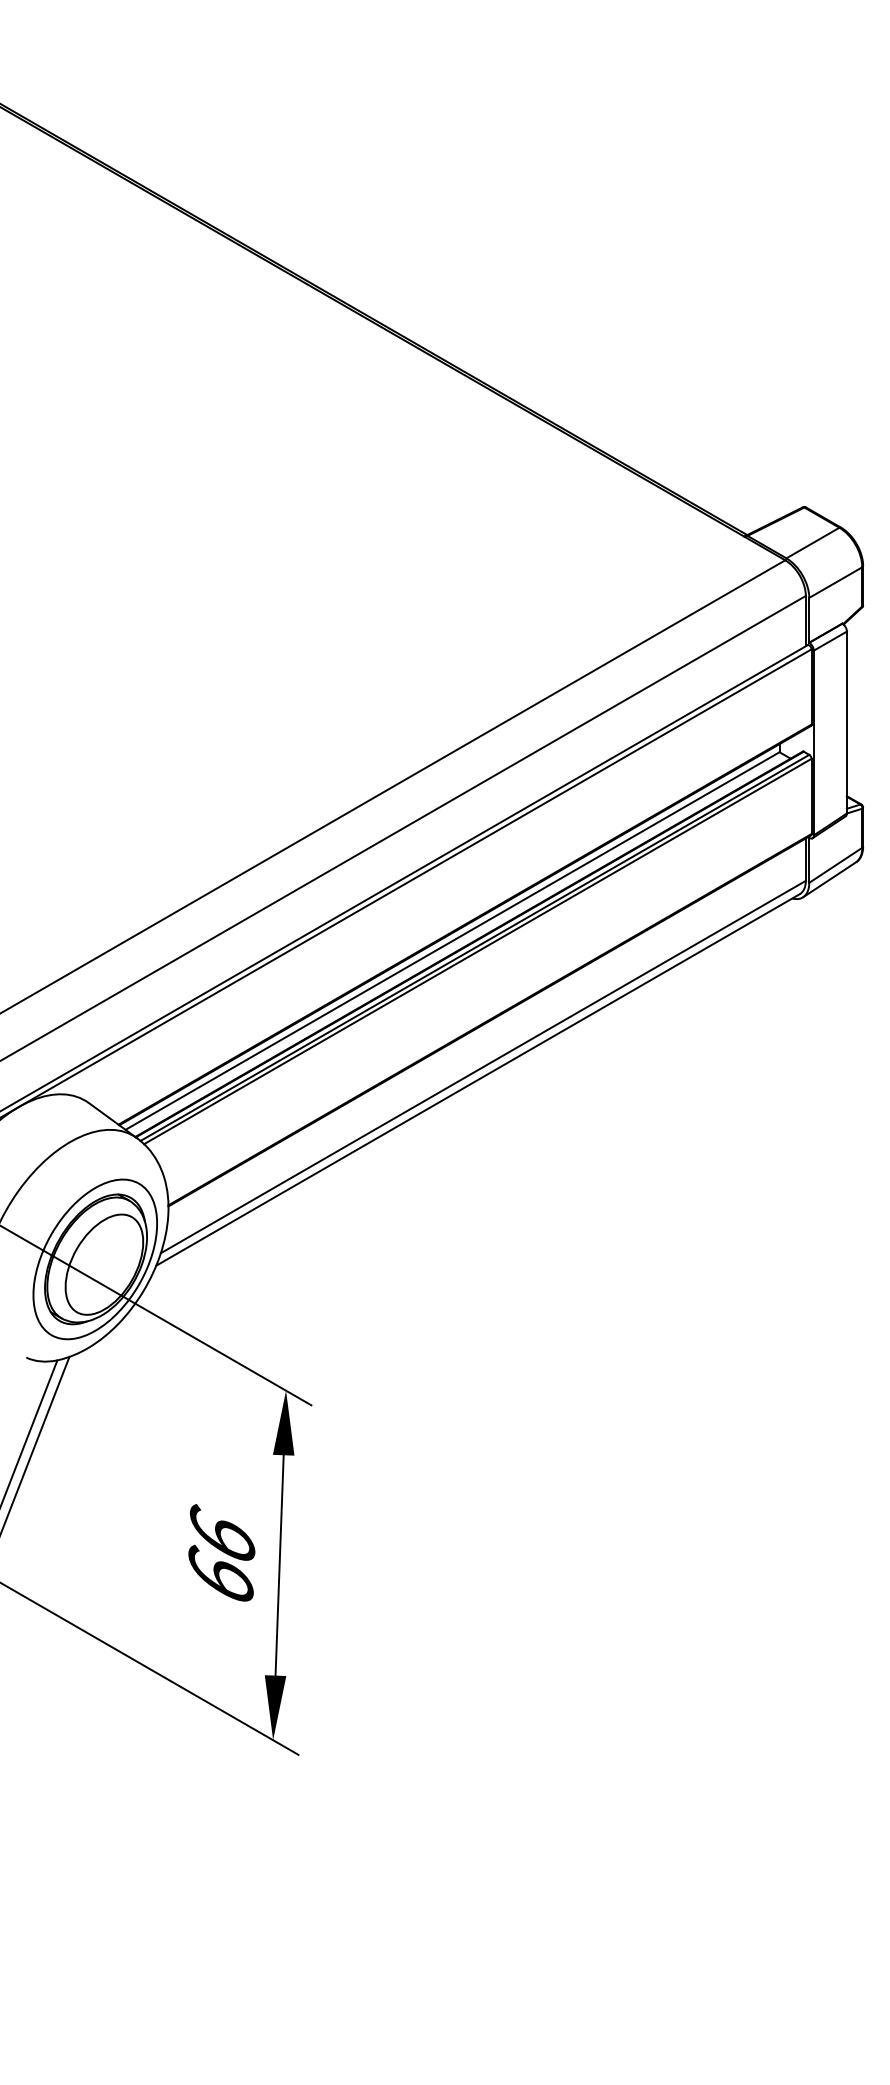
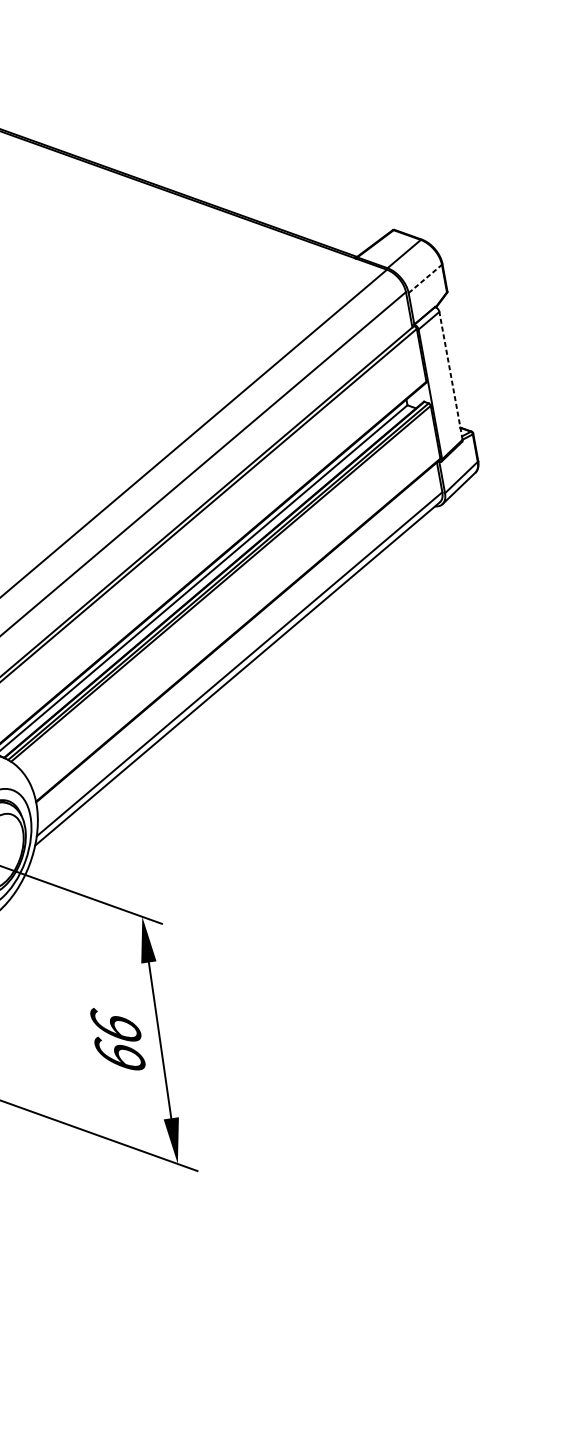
line: (835, 582) -> (425, 278), solid -> dashed
line: (846, 722) -> (450, 375), solid -> dashed

